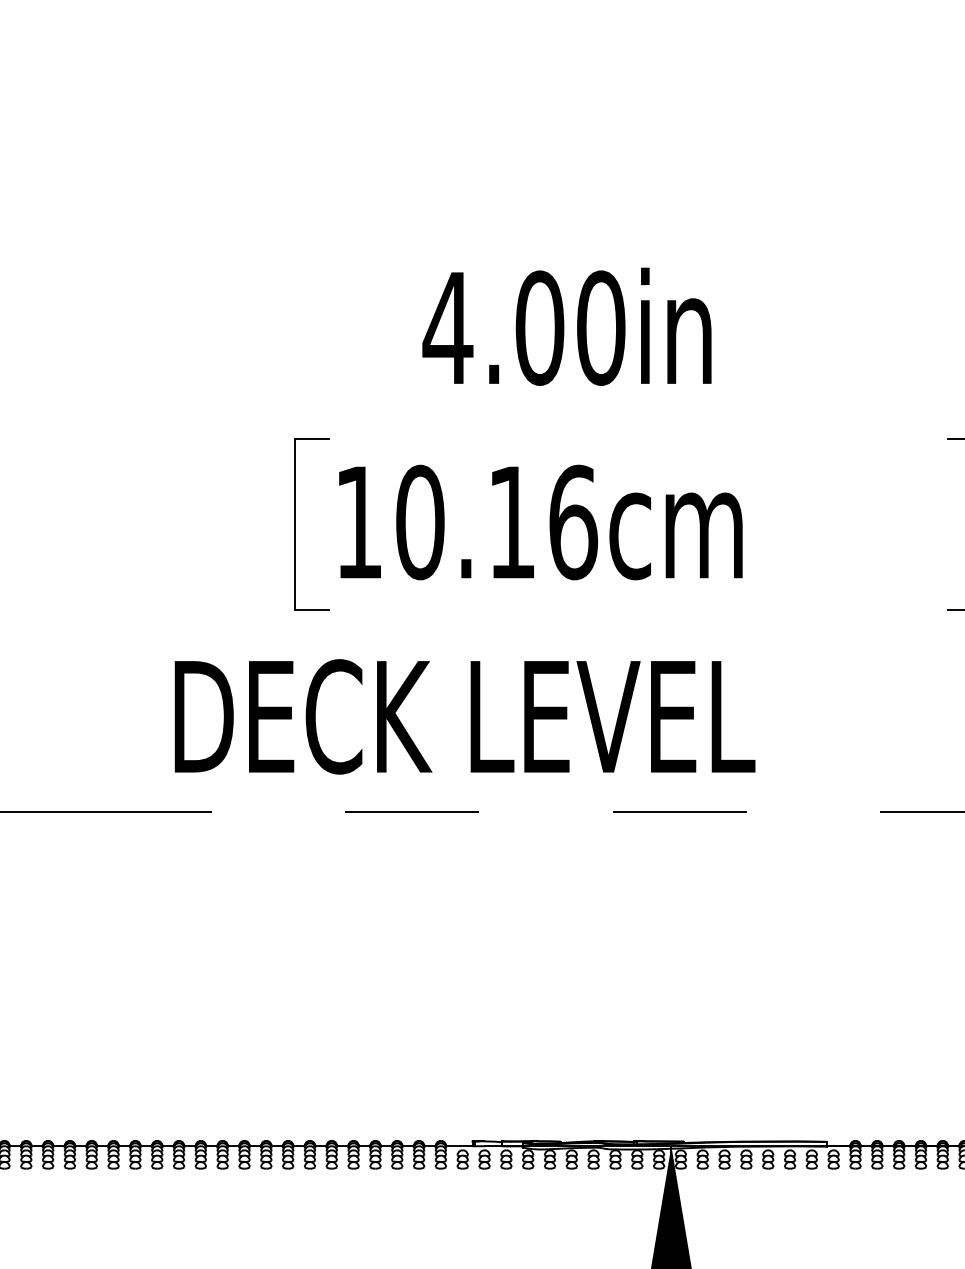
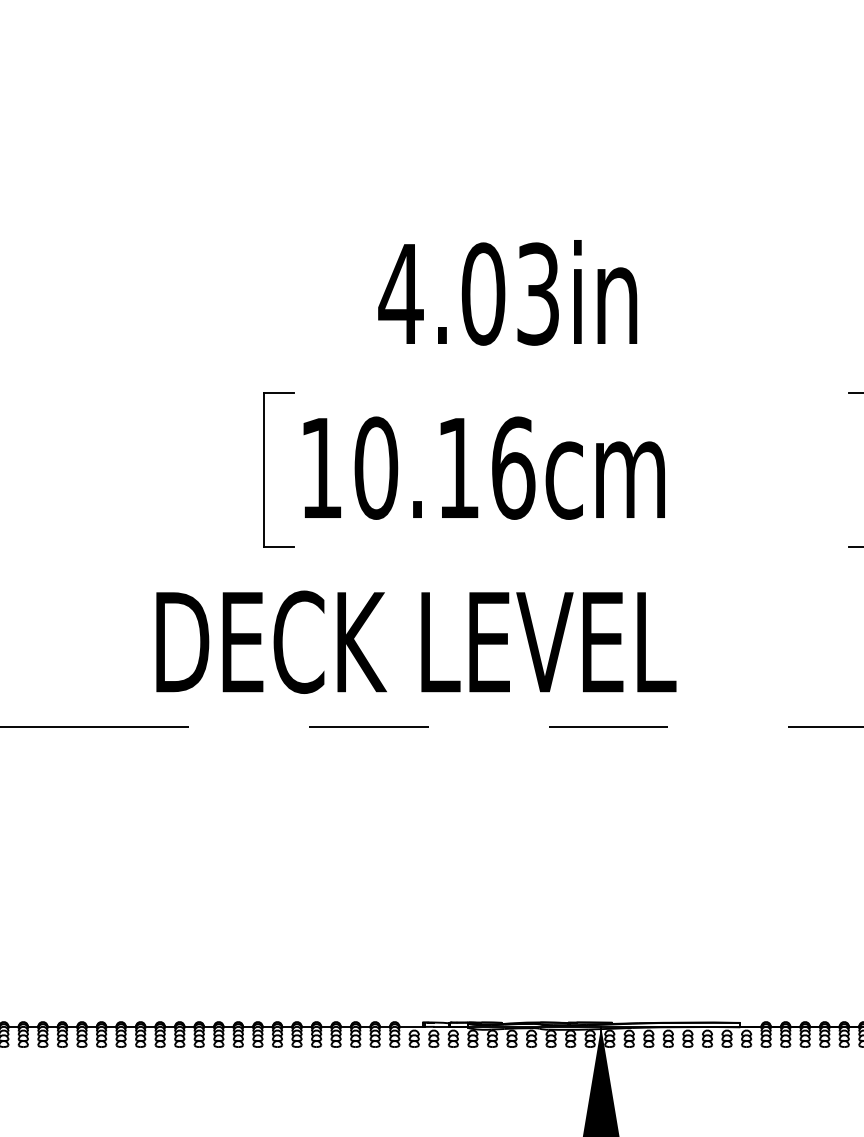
text: (601, 327) -> (538, 293), 4.00in -> 4.03in

